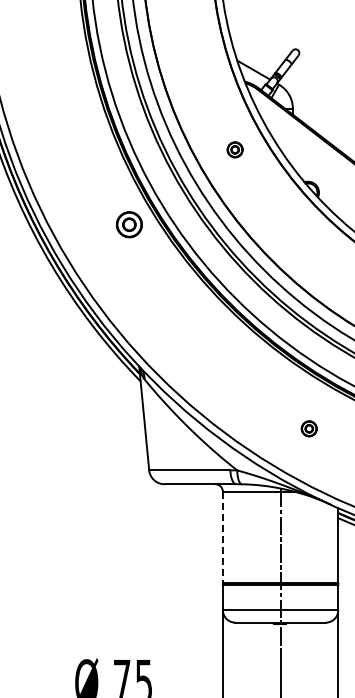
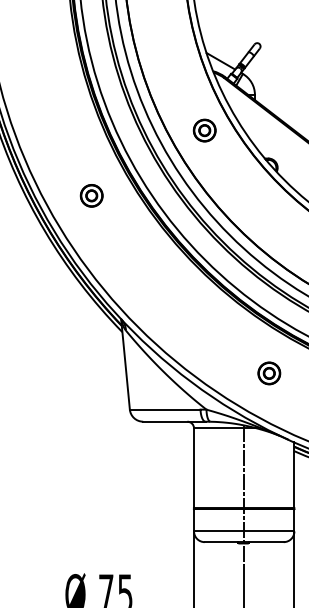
part: (234, 149) -> (204, 130), size x1.67
part: (128, 224) -> (90, 195), moved
part: (308, 428) -> (268, 373), size x1.67
line: (222, 537) -> (193, 468), dashed -> solid

